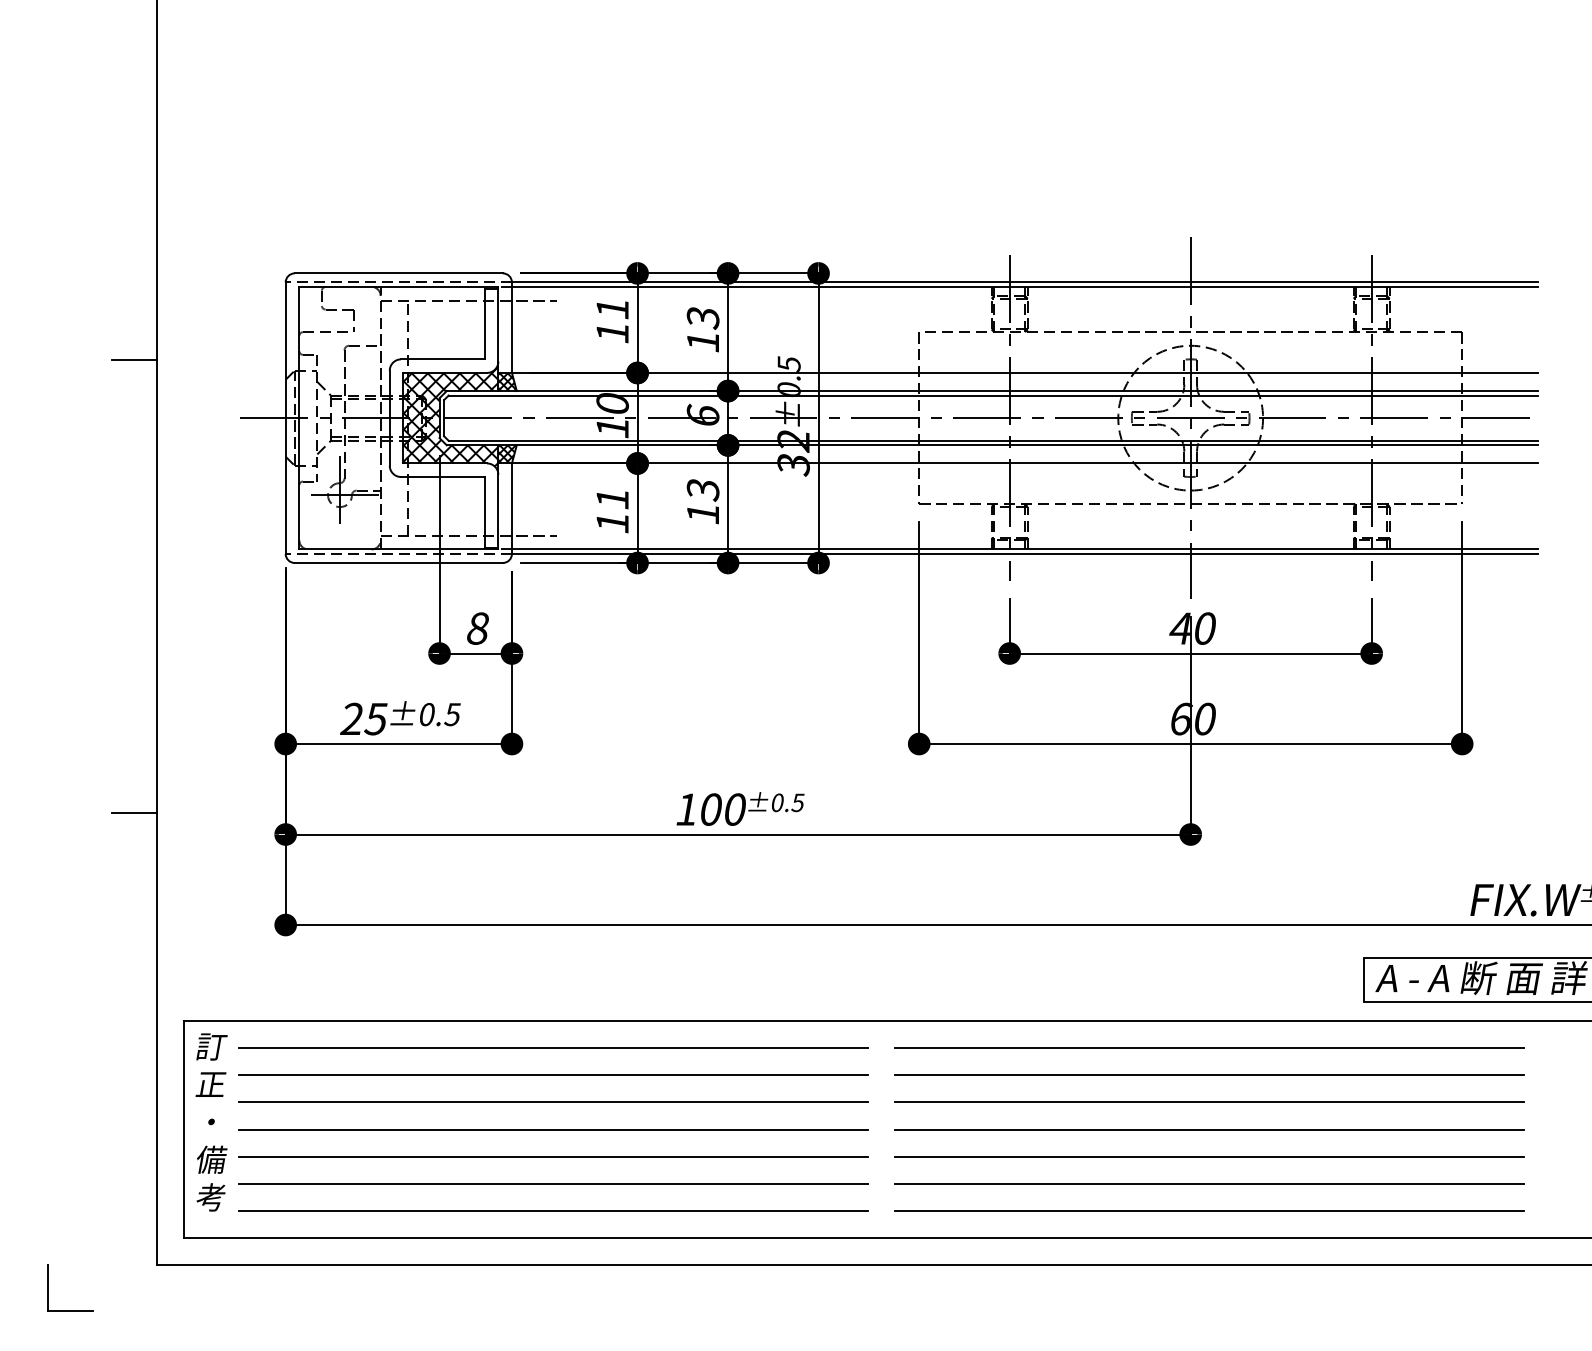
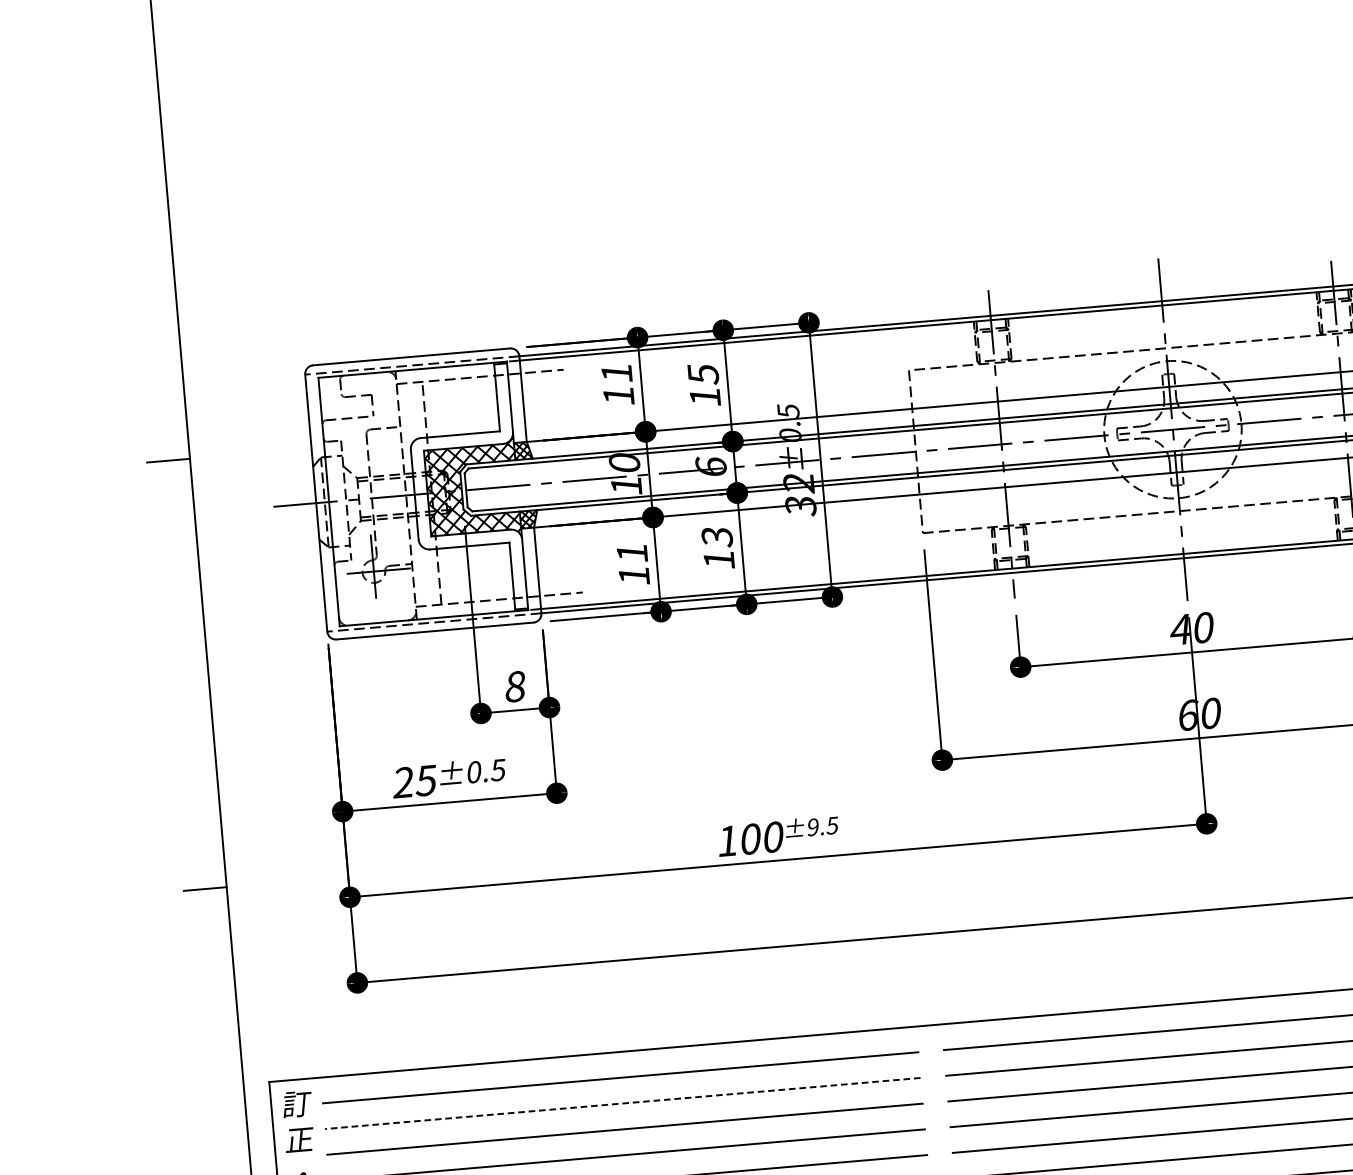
text: (702, 318) -> (702, 374), 13 -> 15
text: (777, 802) -> (813, 827), ±0.5 -> ±9.5
line: (552, 1075) -> (622, 1103), solid -> dashed

